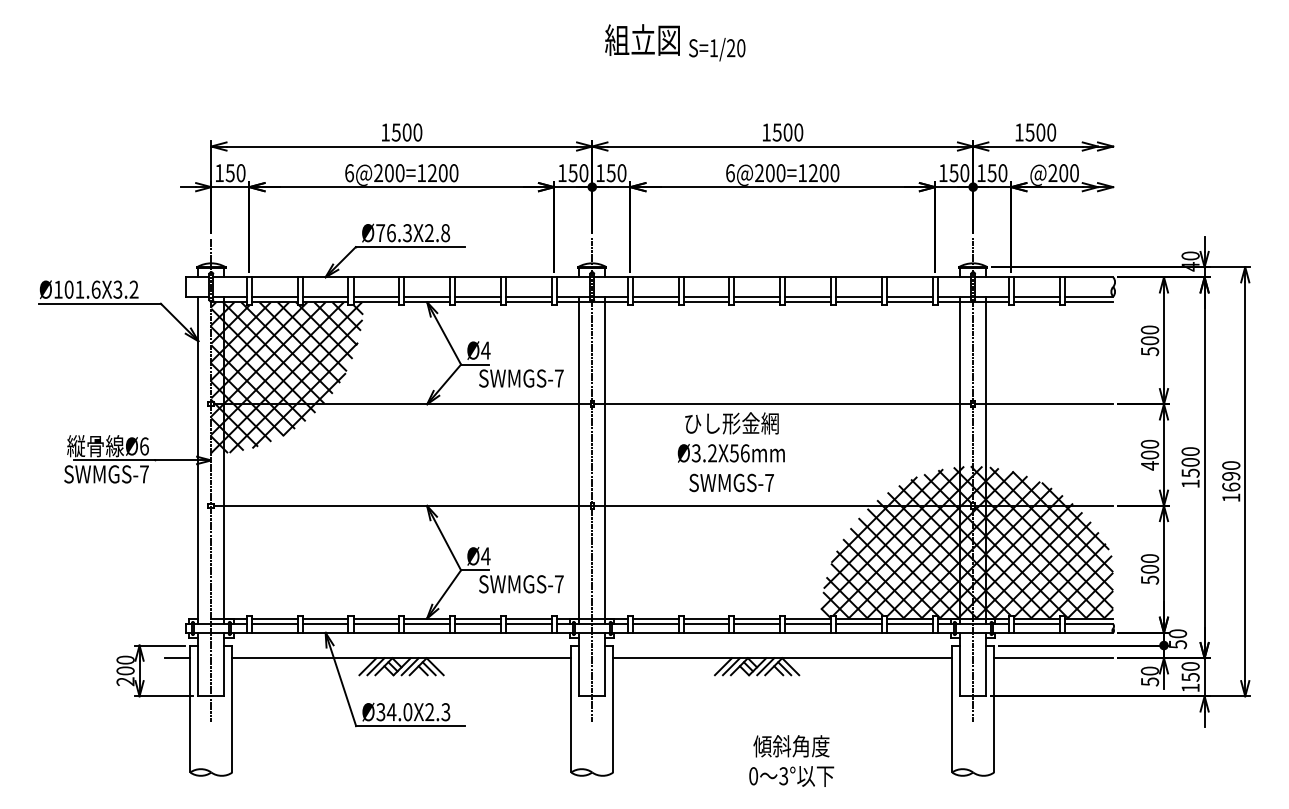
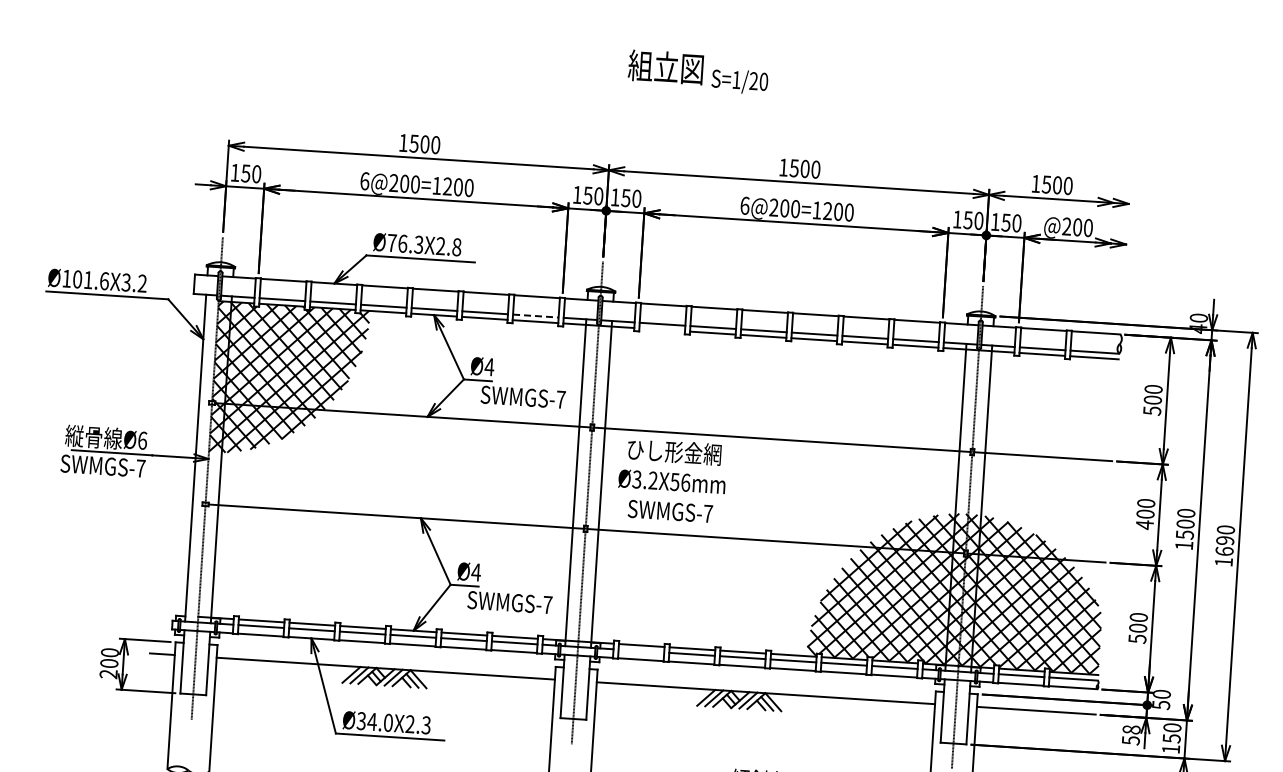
line: (528, 296) -> (535, 315), solid -> dashed
line: (655, 302) -> (661, 330), removed
text: (730, 452) -> (671, 480), moved
line: (655, 624) -> (641, 651), removed
text: (1149, 670) -> (1131, 729), 50 -> 58

